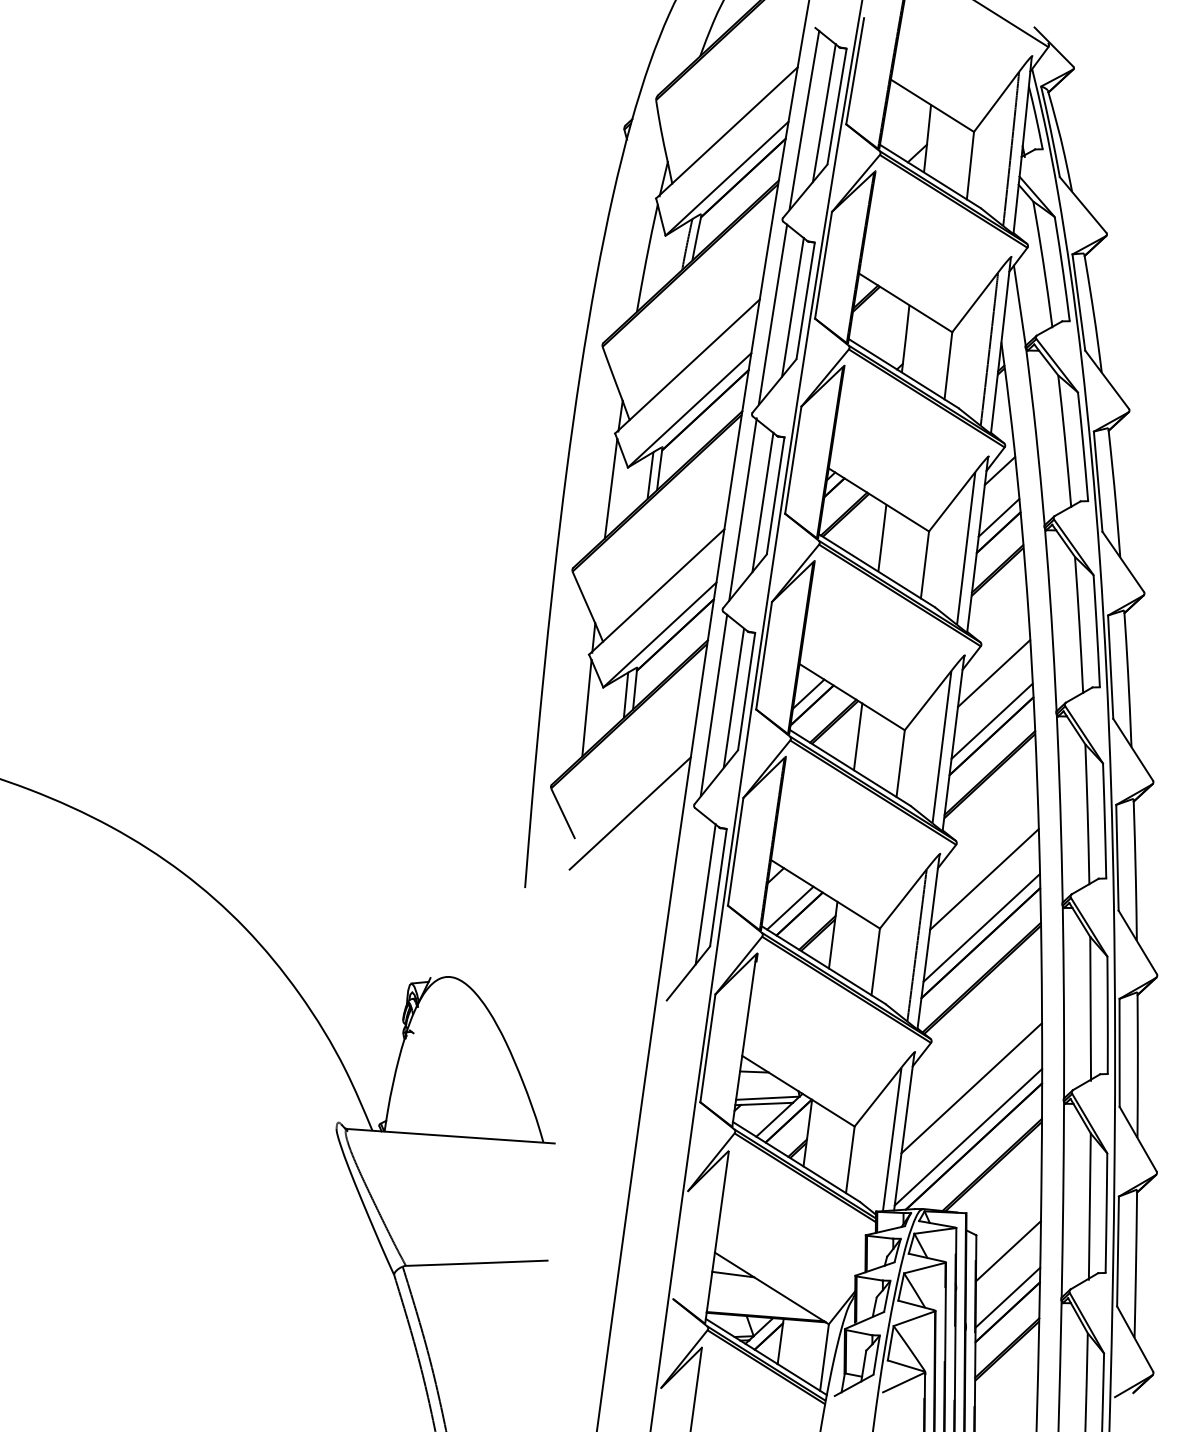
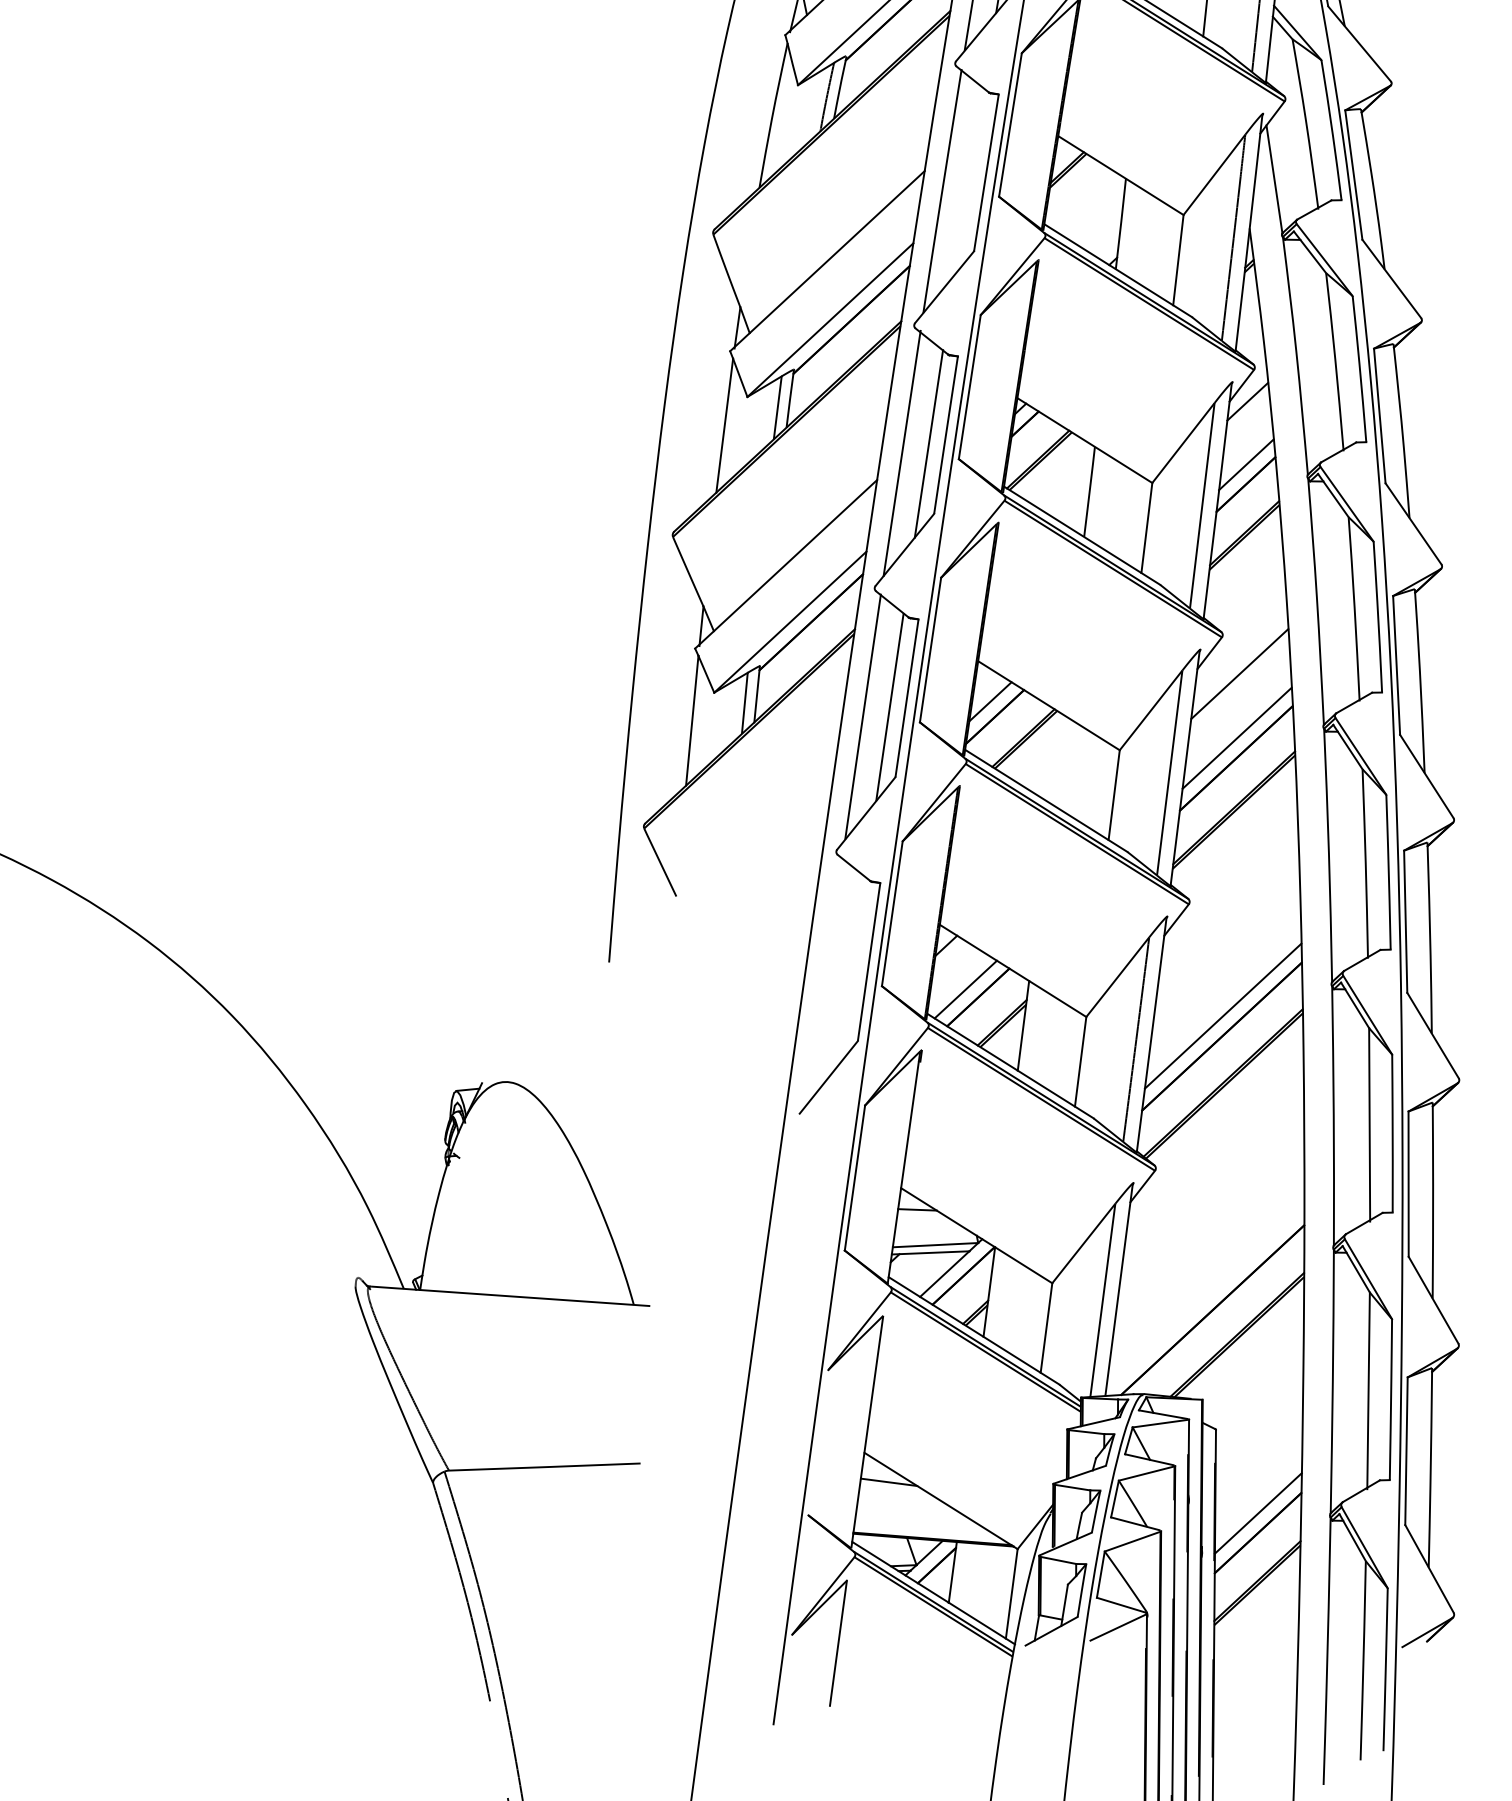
line: (792, 306) -> (968, 180), removed
line: (857, 736) -> (1056, 758), removed
line: (629, 813) -> (749, 862), removed
line: (984, 879) -> (1226, 950), removed
line: (705, 894) -> (851, 971), removed
line: (971, 1088) -> (1209, 1232), removed
line: (968, 1136) -> (1205, 1296), removed
line: (1007, 1251) -> (1257, 1451), removed

